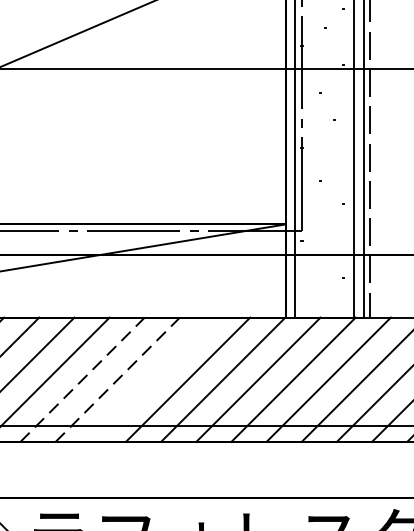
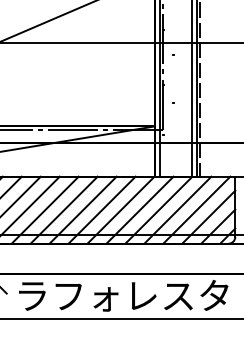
line: (83, 378) -> (45, 209), dashed -> solid
line: (118, 378) -> (64, 209), dashed -> solid
line: (151, 378) -> (82, 209), added

